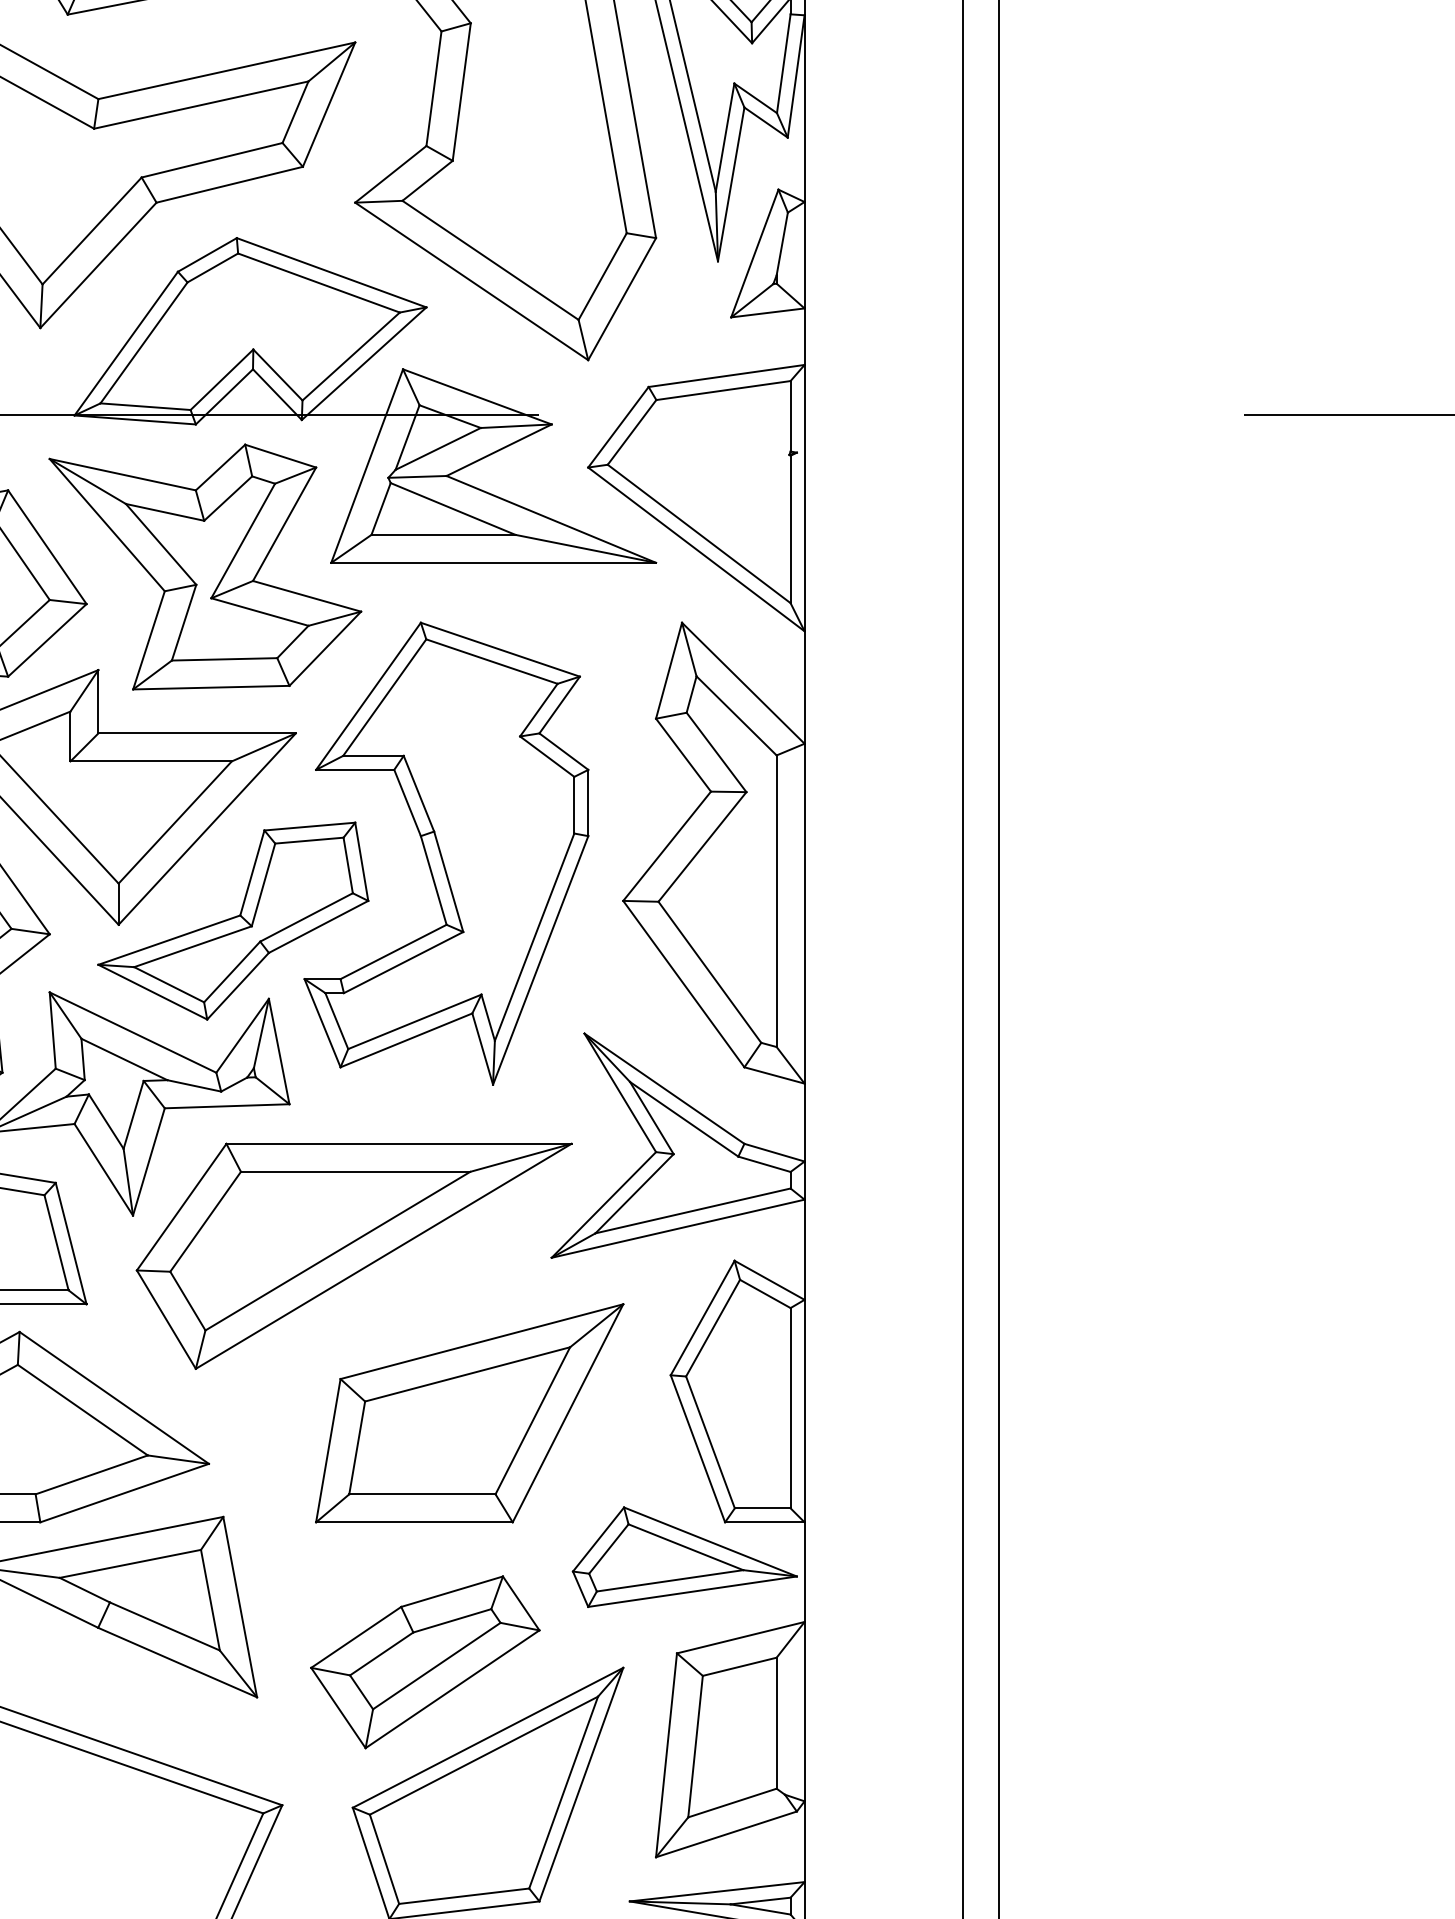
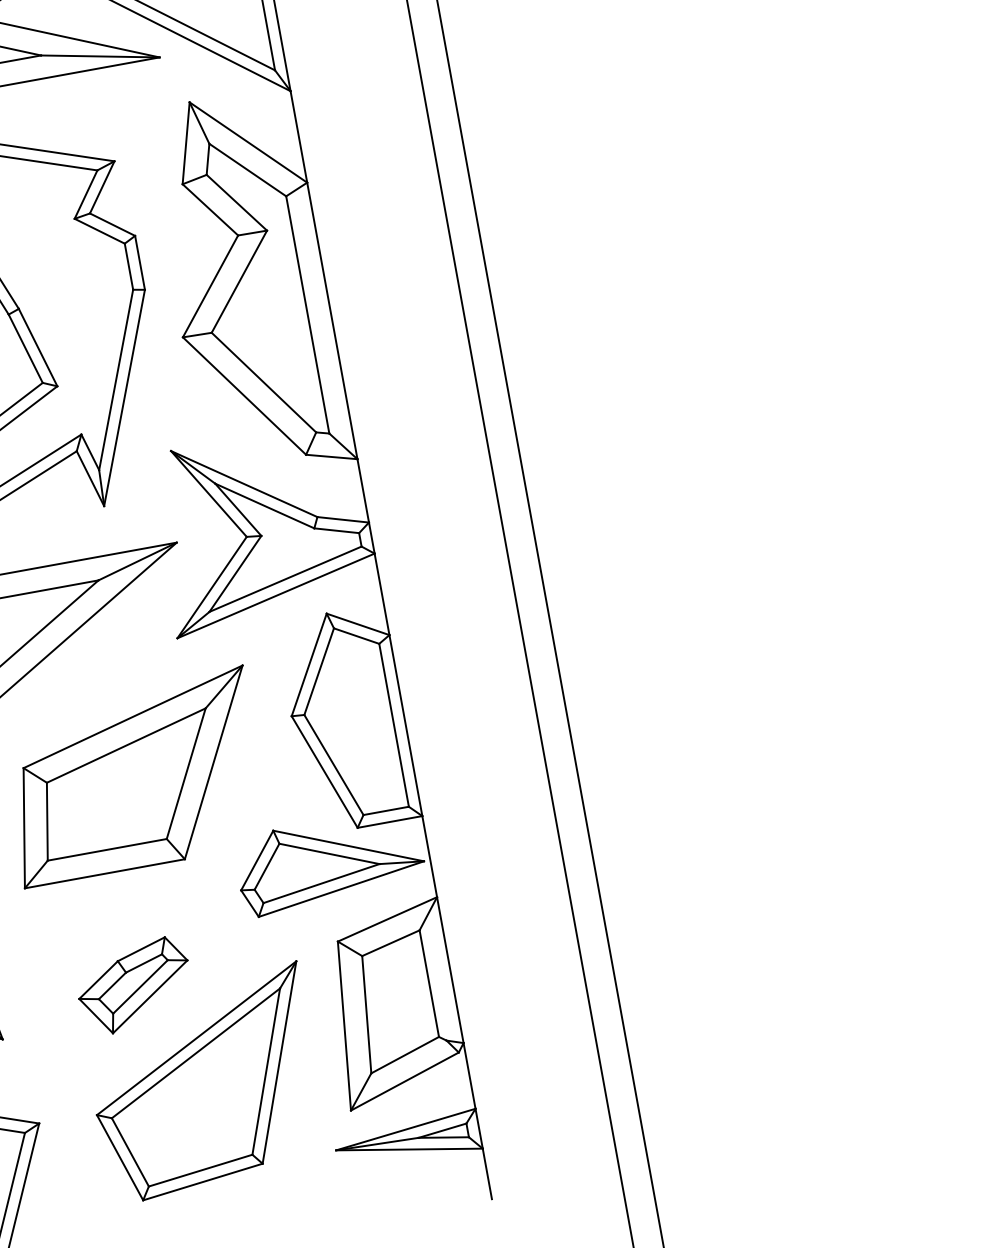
part: (425, 1662) -> (134, 986), size x0.6

